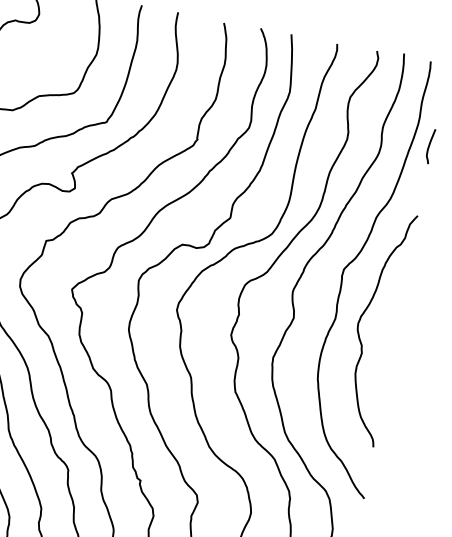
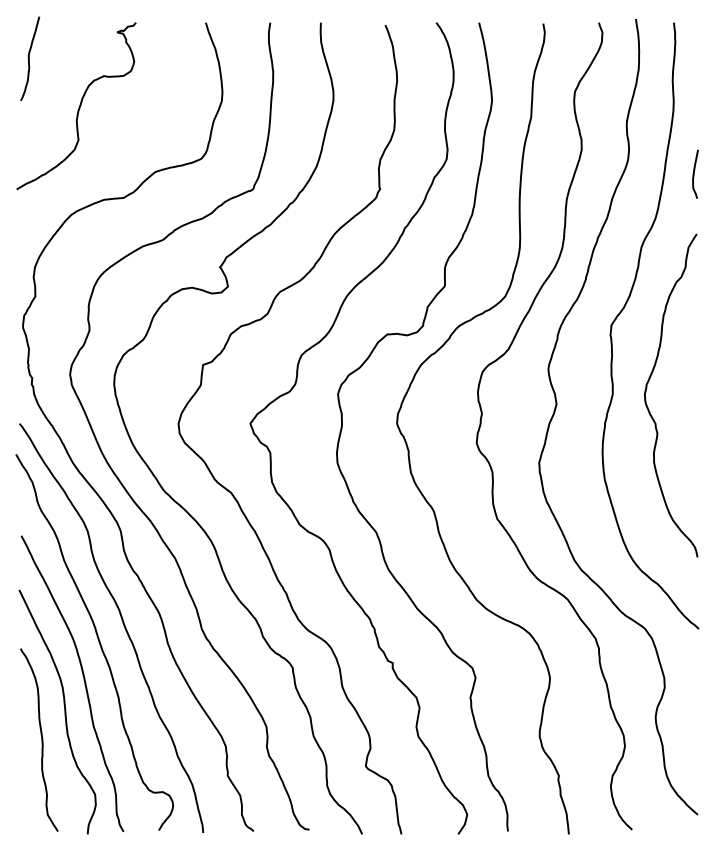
curve: (429, 145) -> (694, 173), moved

